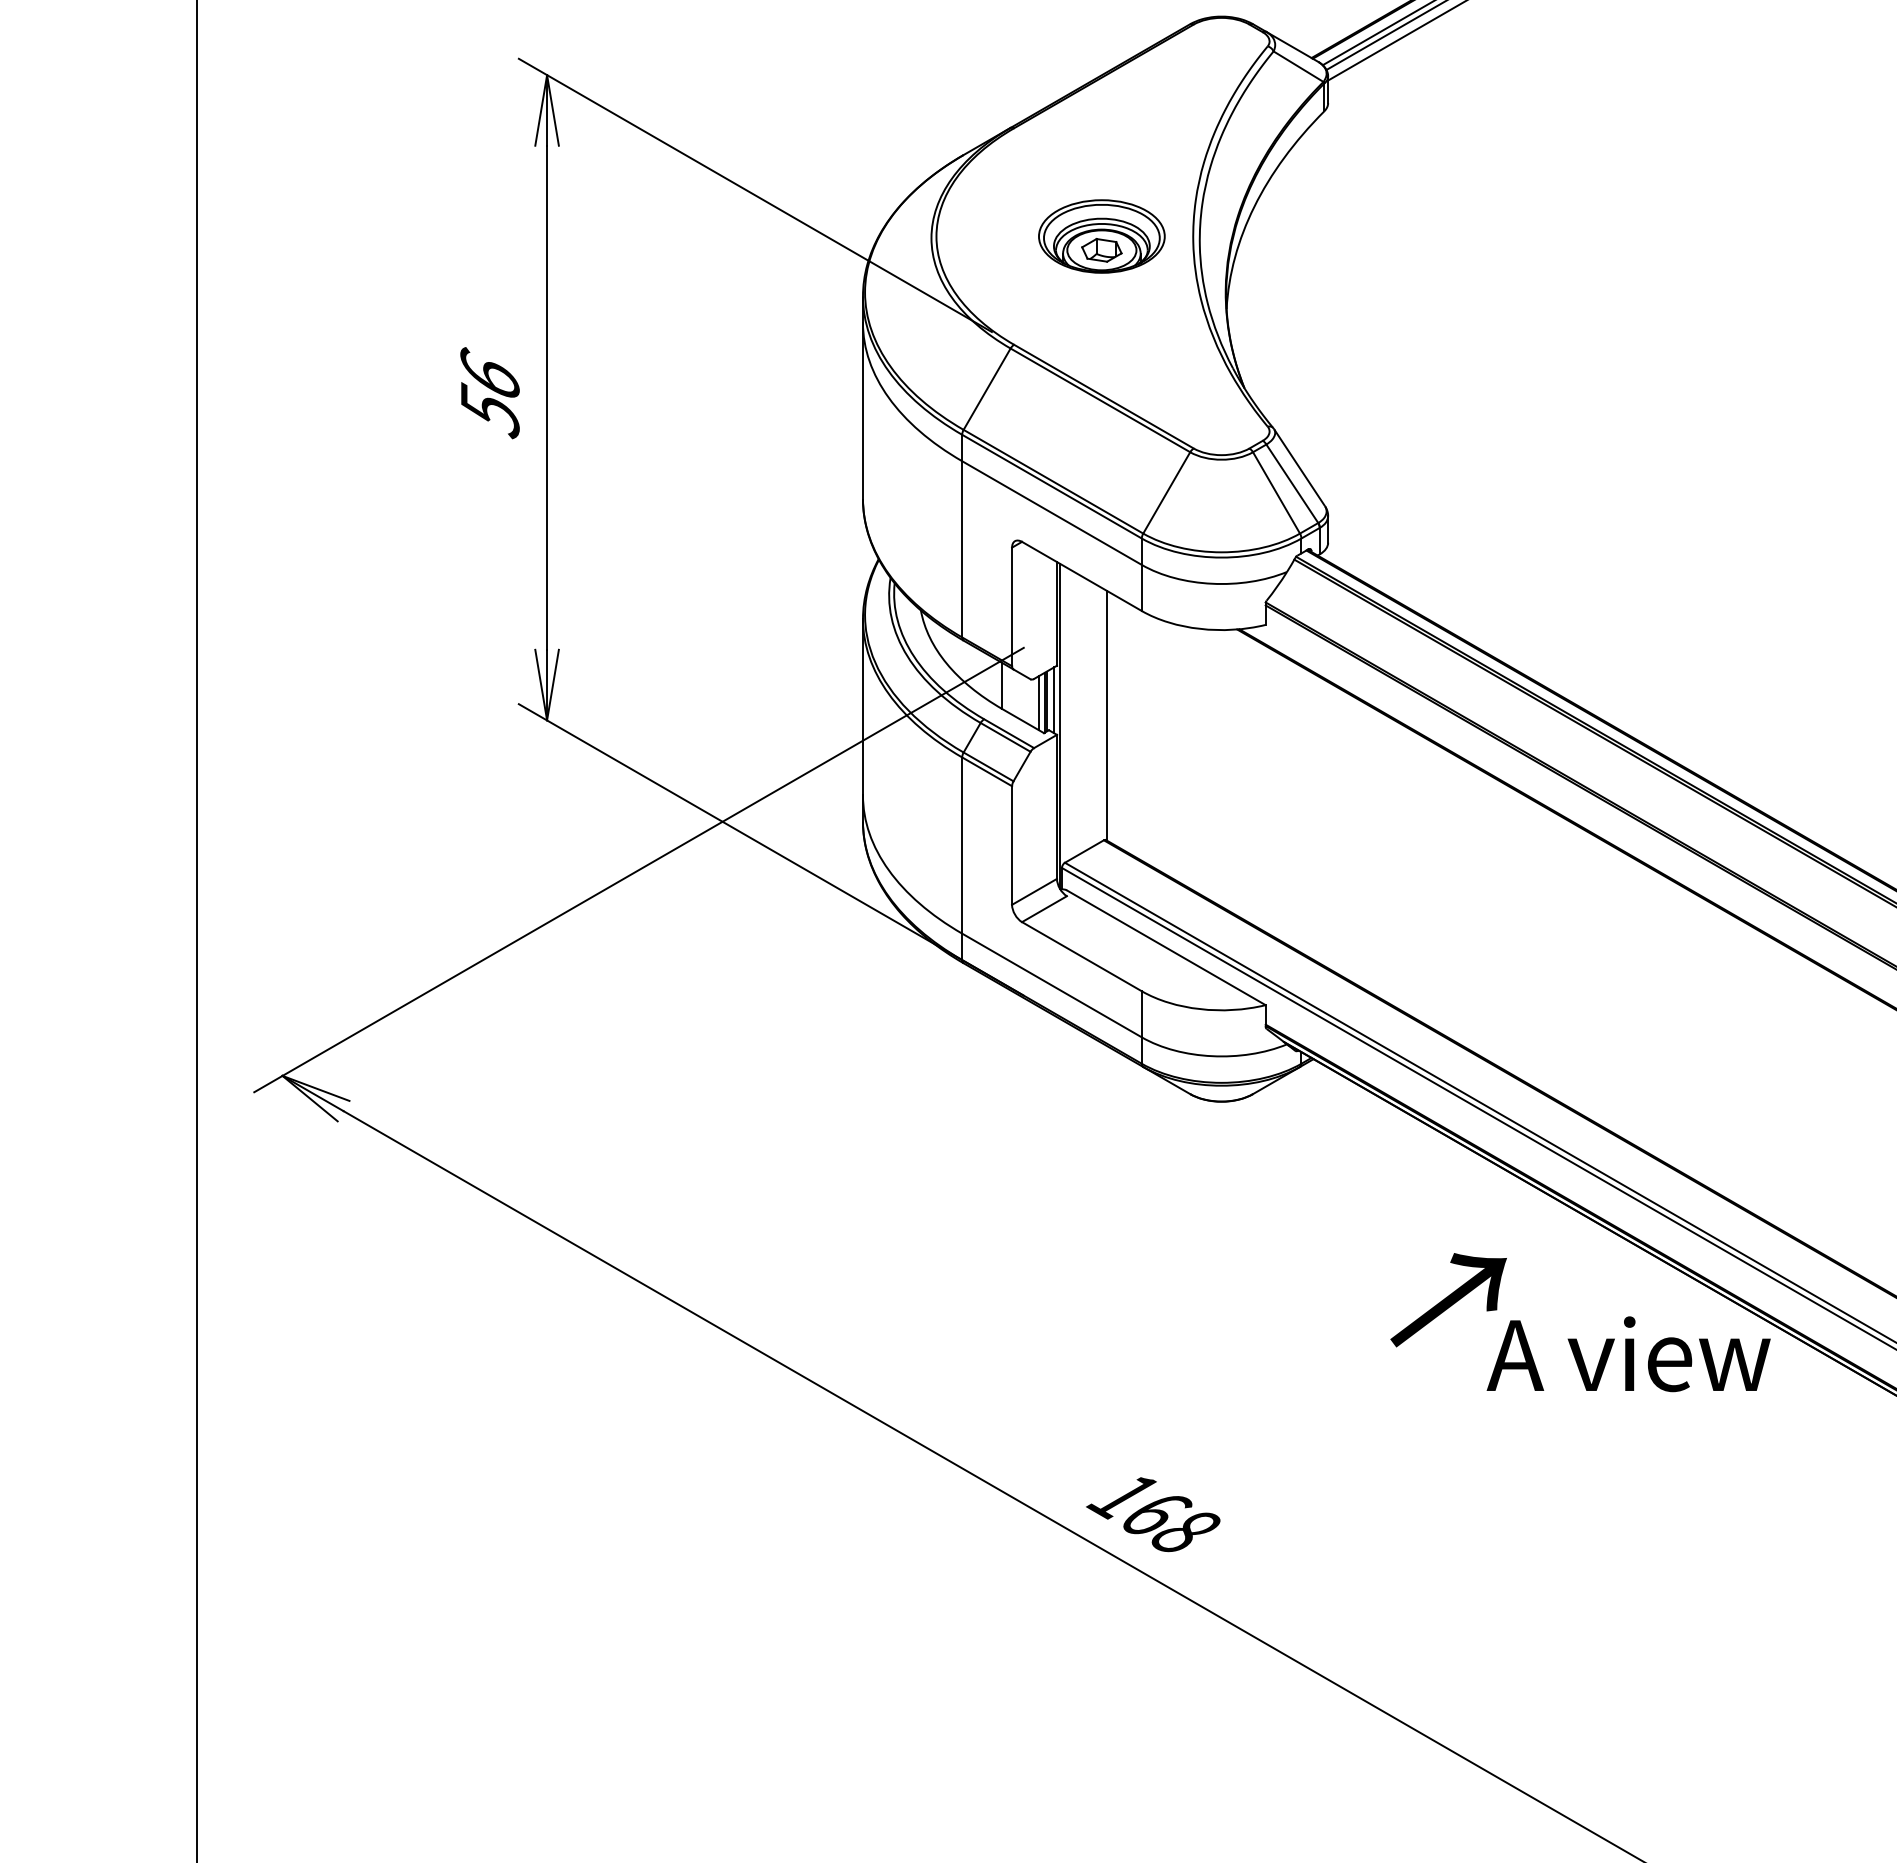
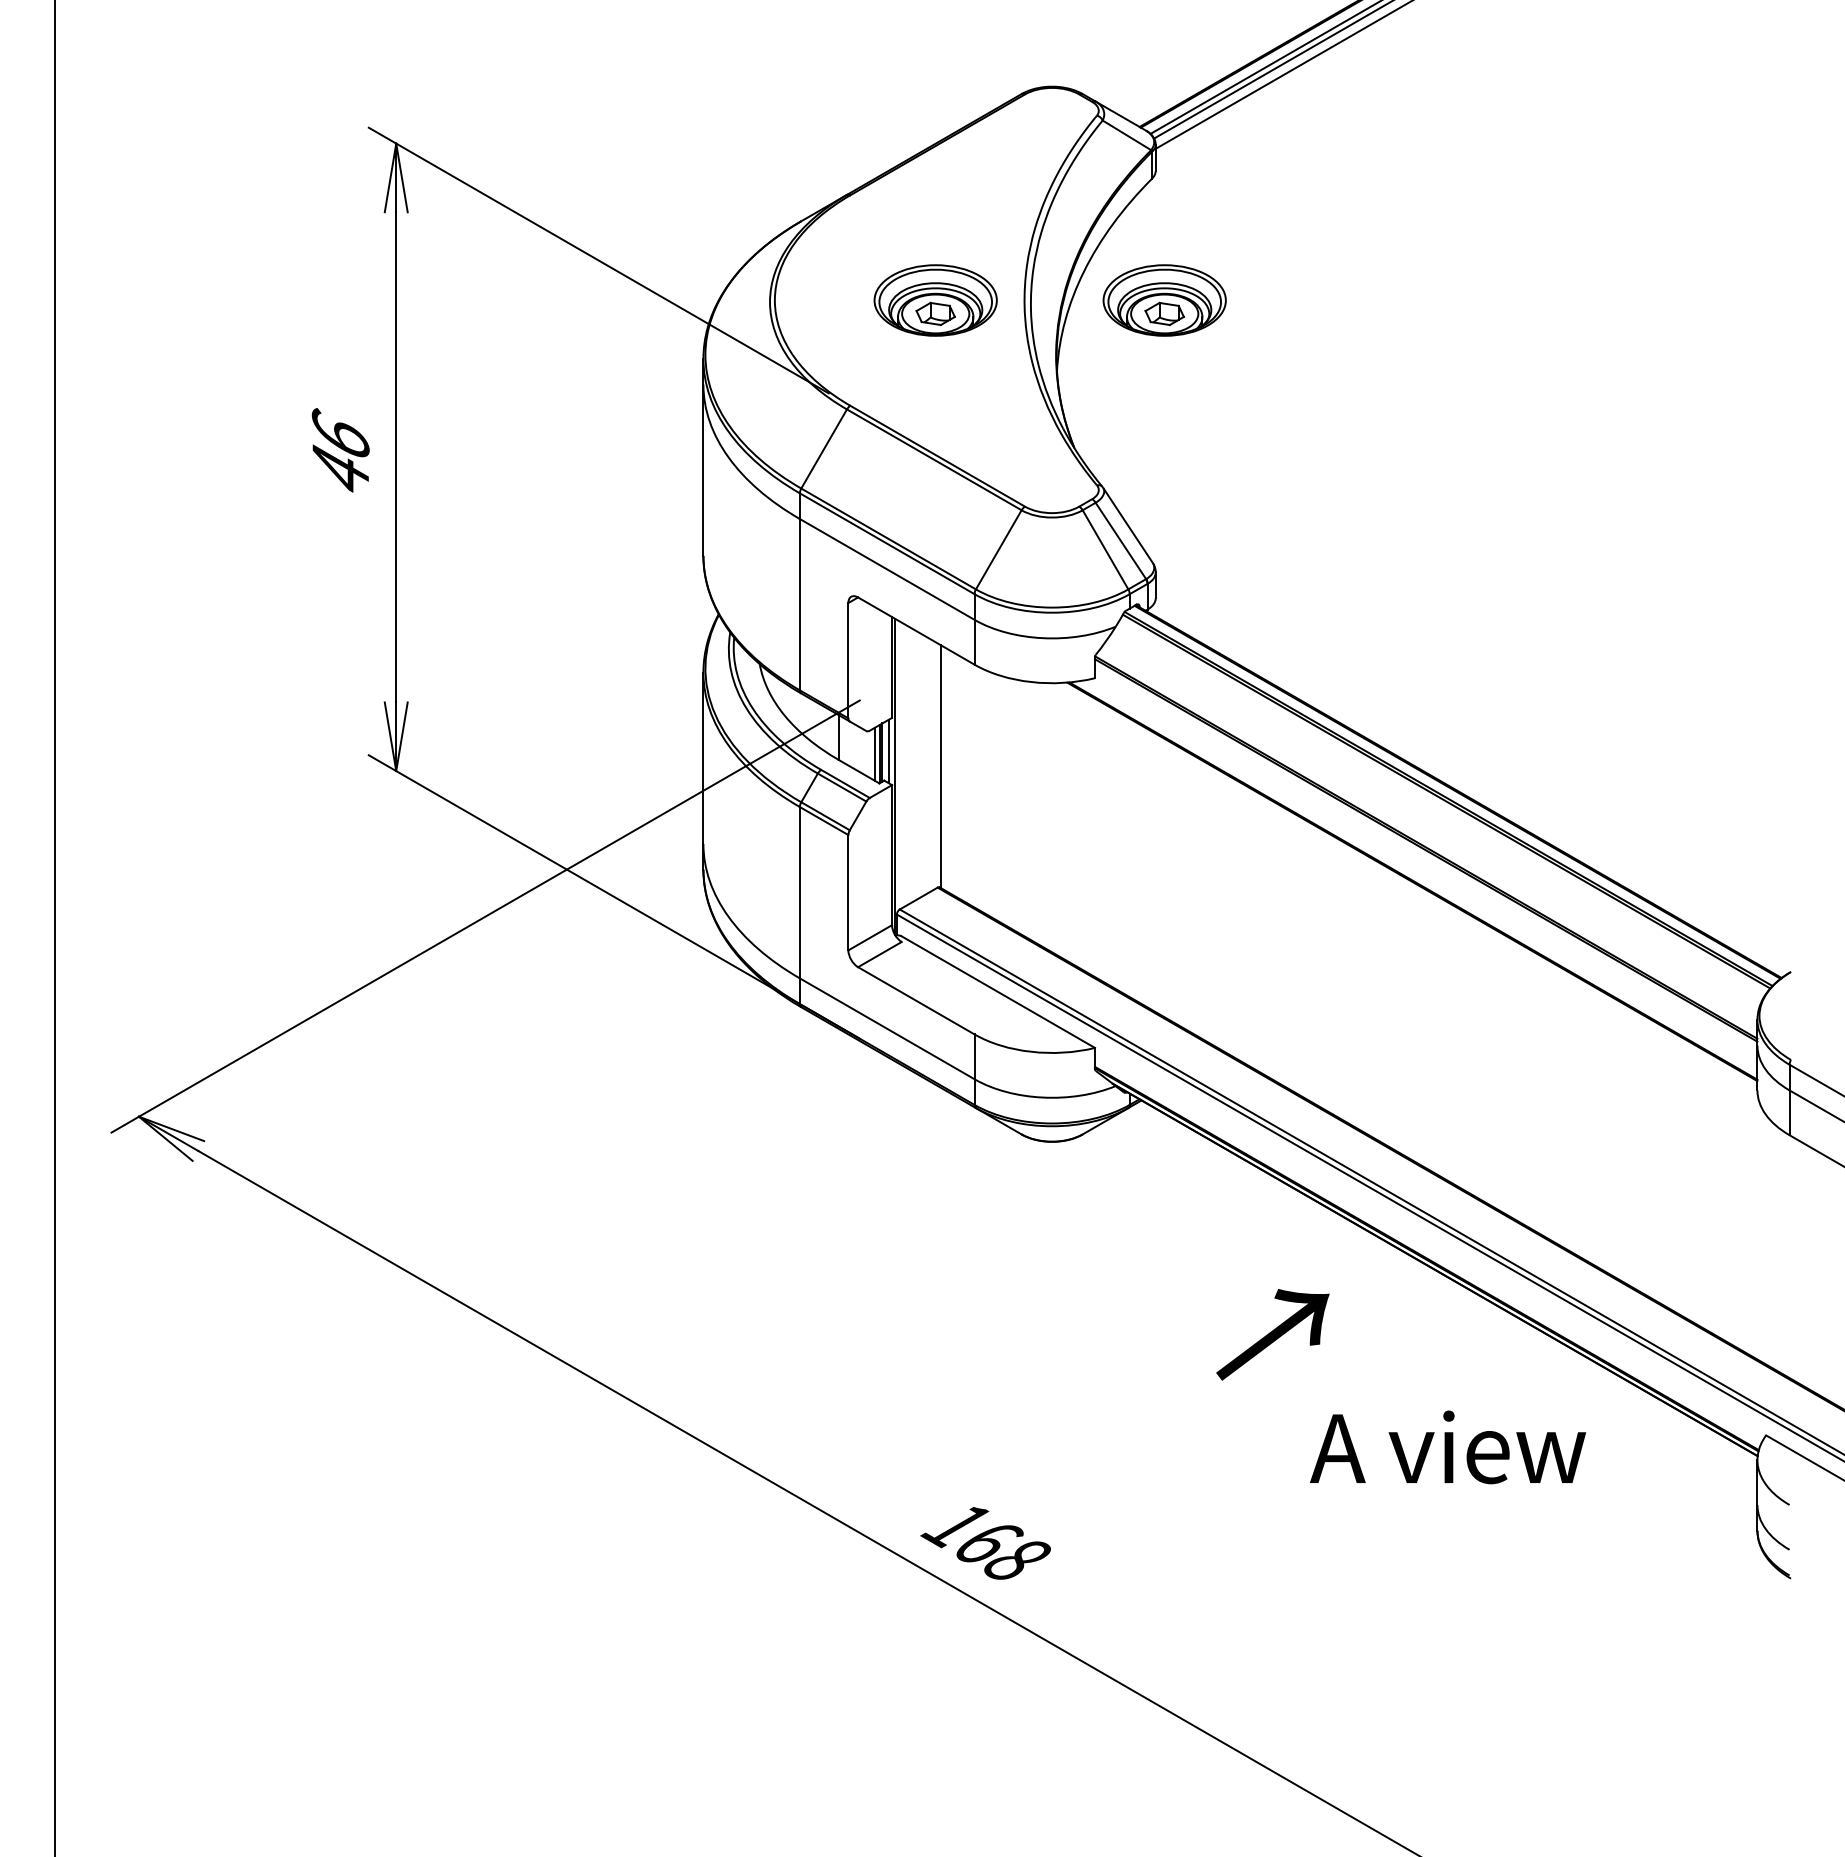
part: (1337, 236) -> (1164, 300), added
text: (489, 410) -> (340, 469), 56 -> 46
text: (1629, 1354) -> (1448, 1447), moved

